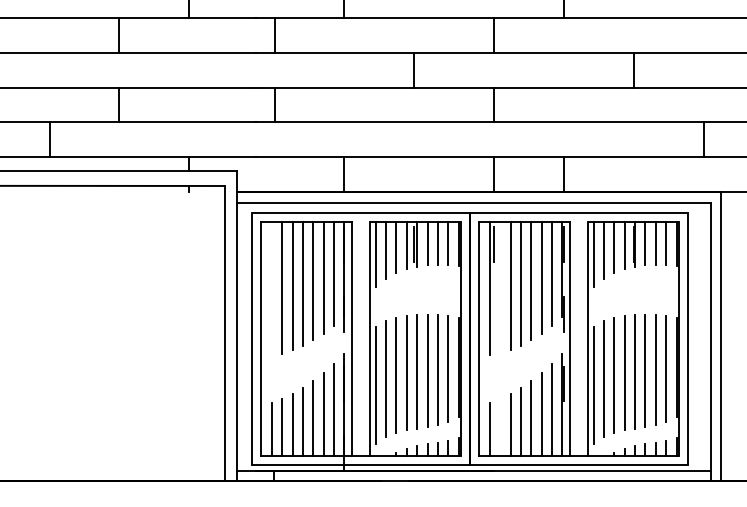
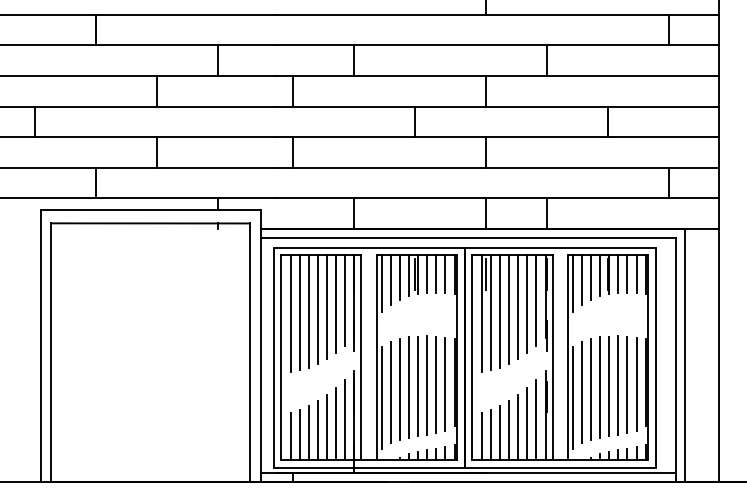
line: (499, 287) -> (490, 312), added
line: (271, 288) -> (290, 313), added
line: (499, 427) -> (490, 435), added

